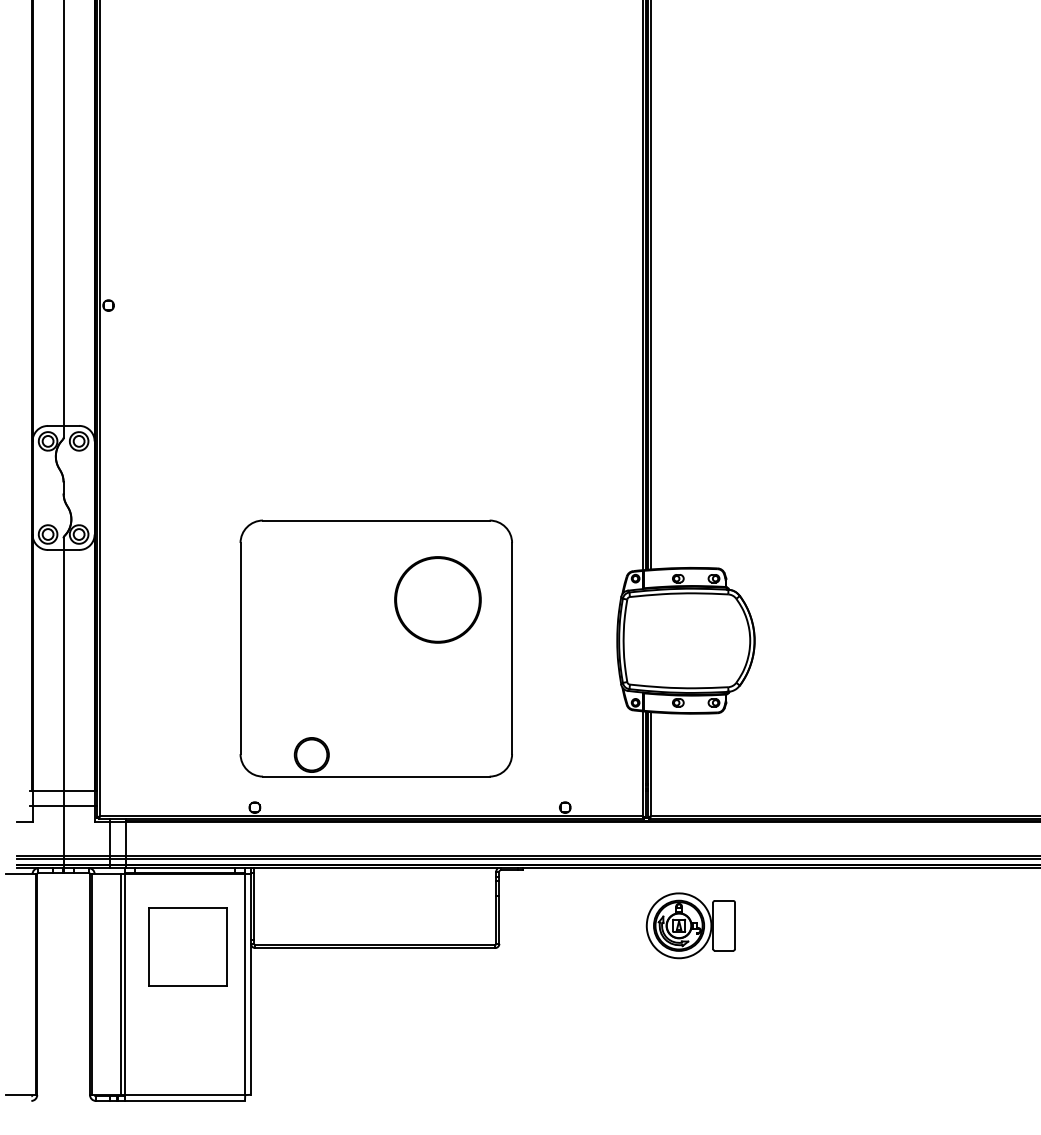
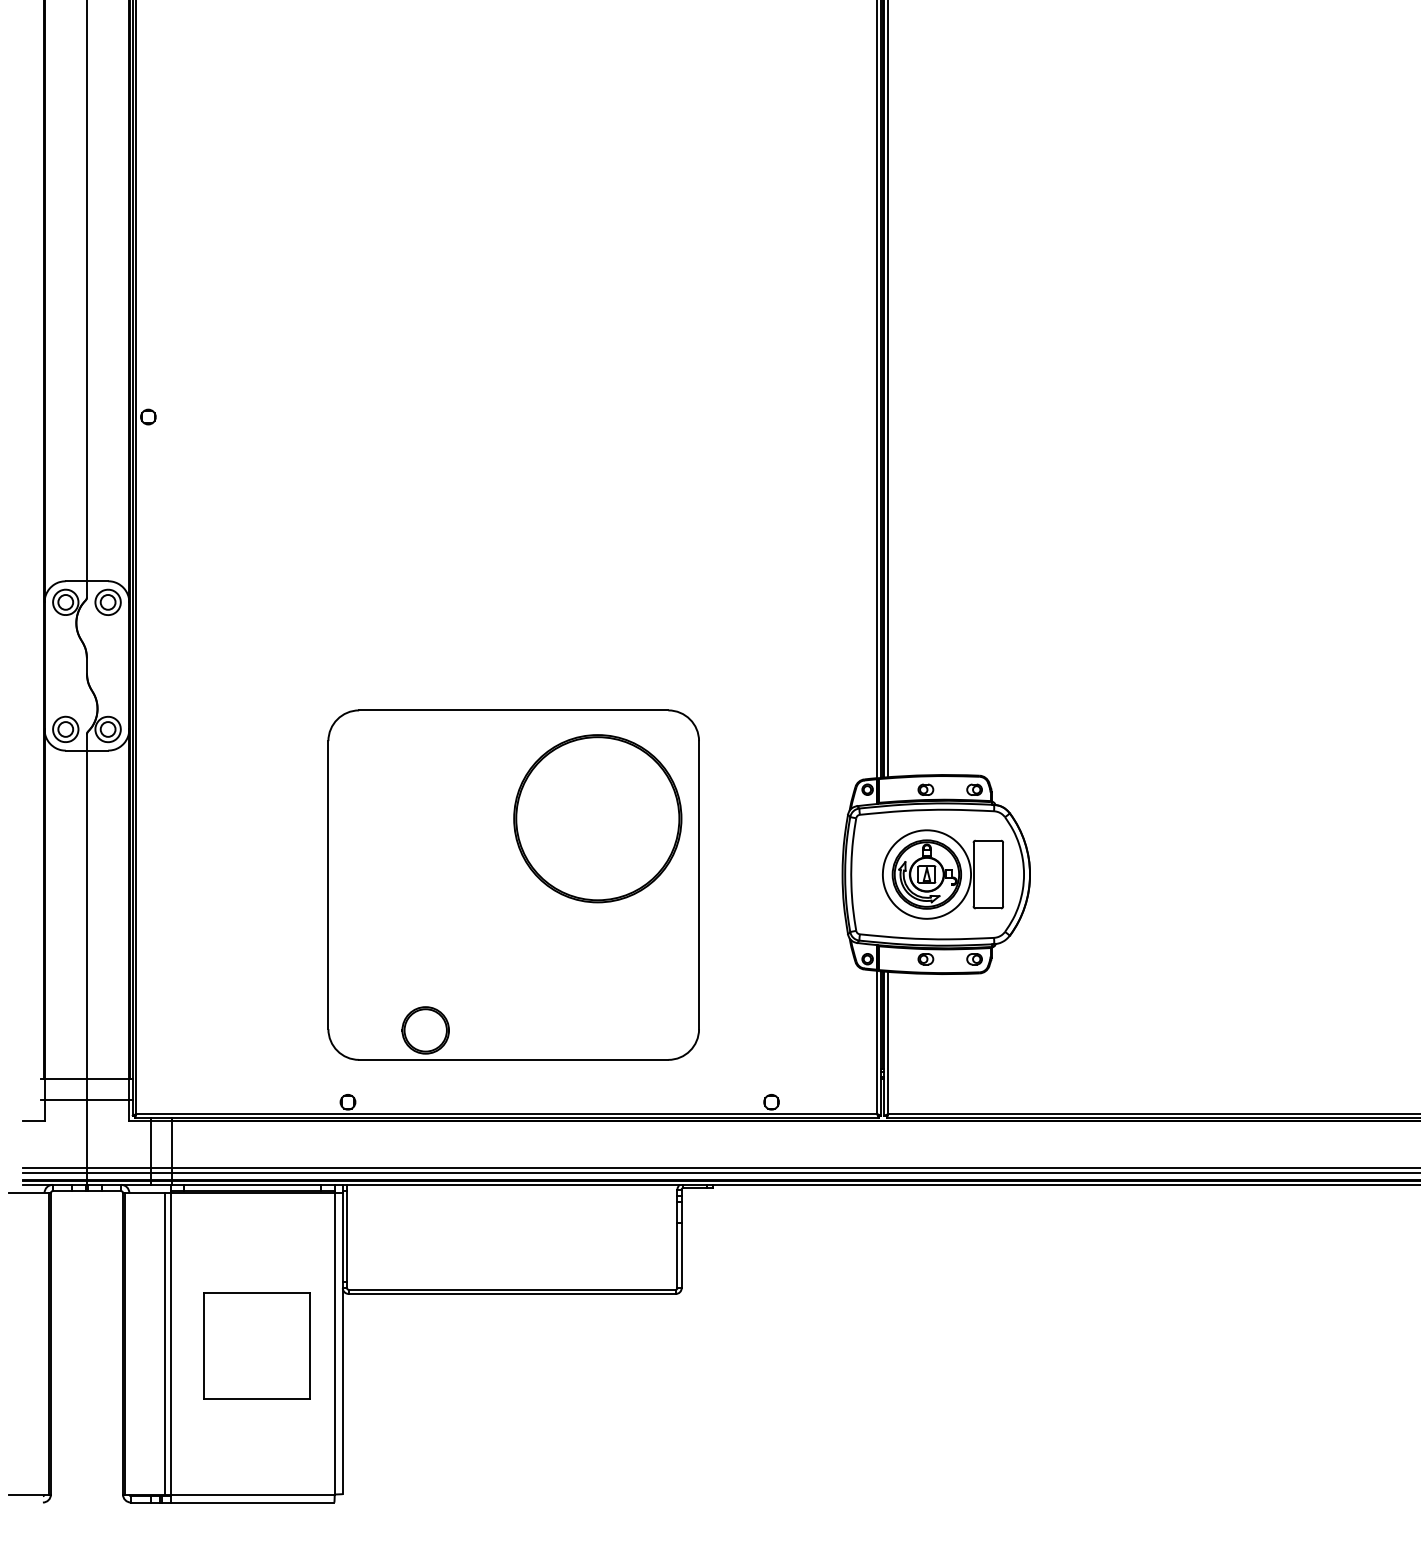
part: (437, 599) -> (597, 818), size x1.43
part: (690, 925) -> (942, 874), moved
part: (187, 946) -> (256, 1344), moved

